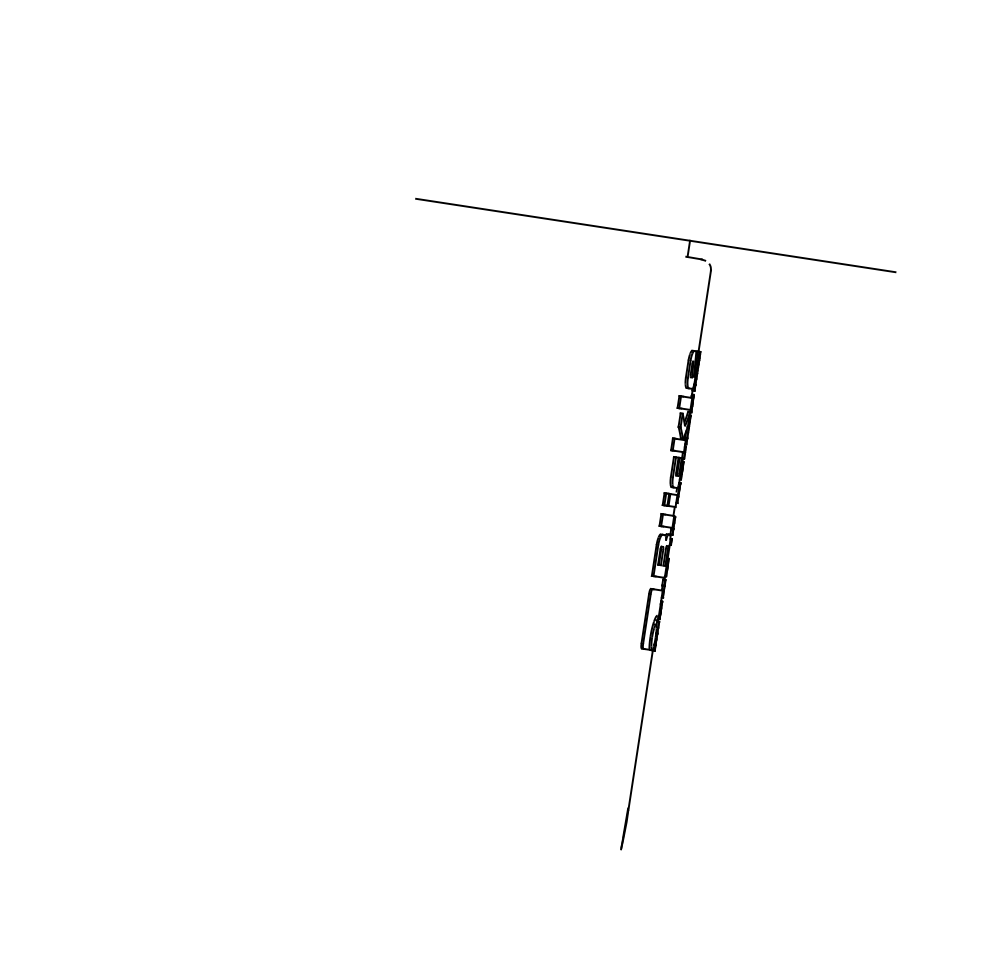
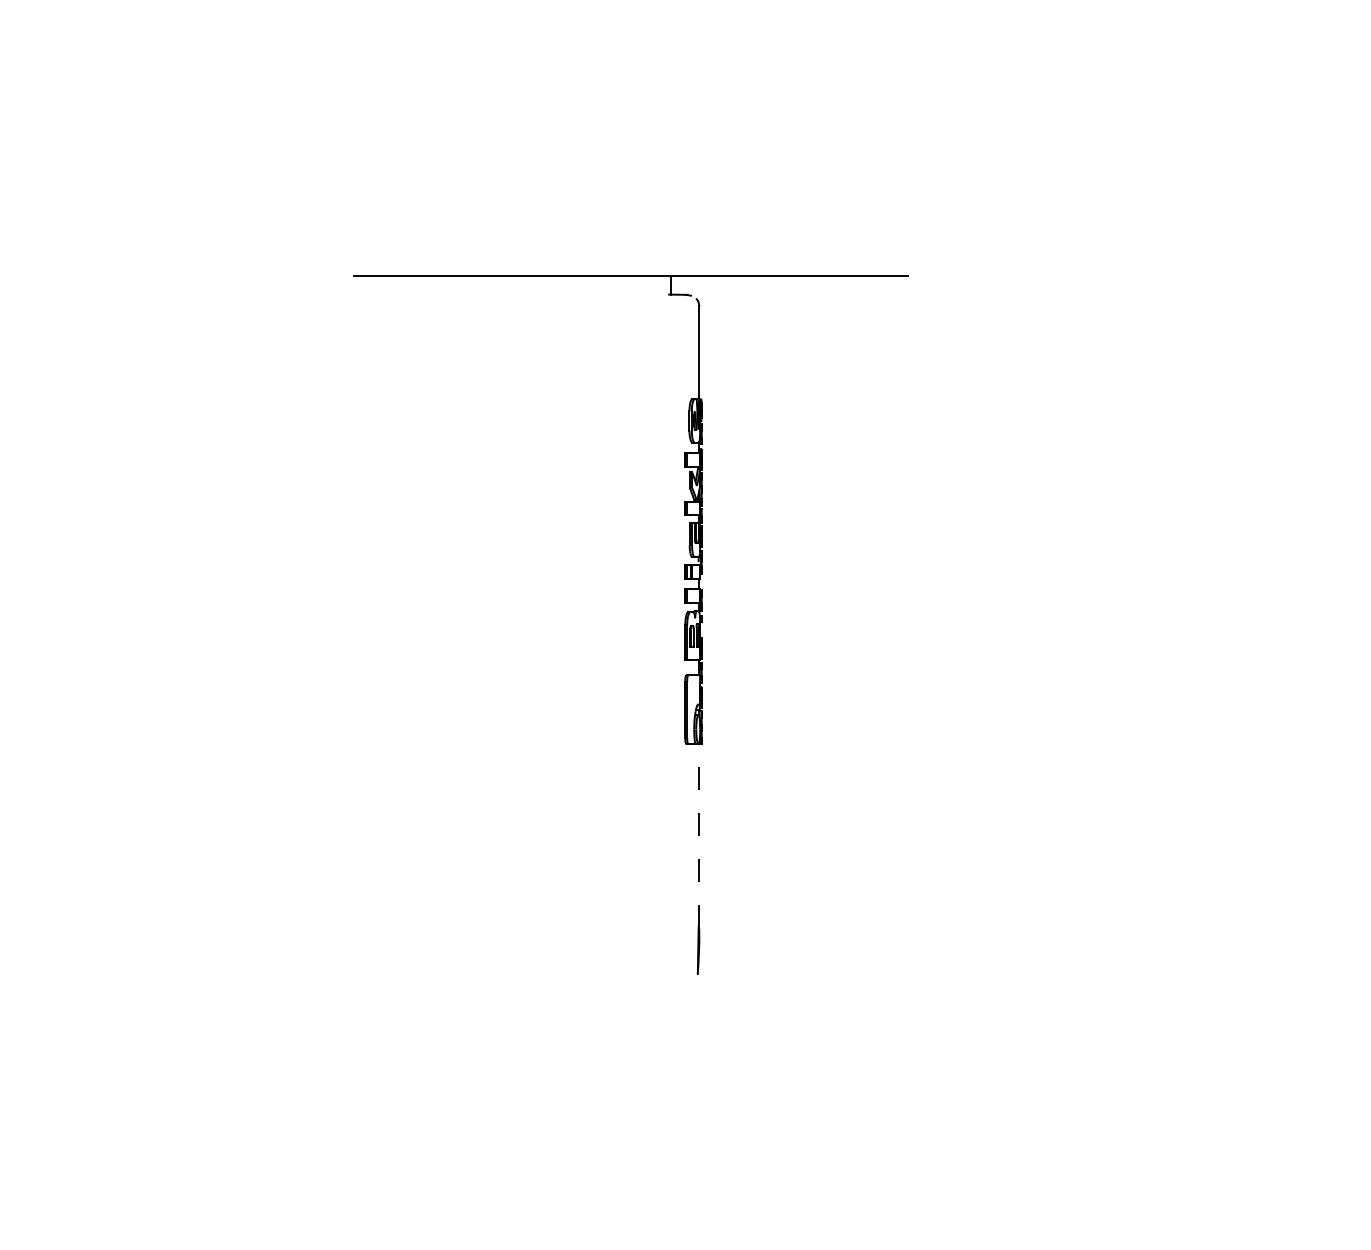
line: (640, 730) -> (699, 836), solid -> dashed

